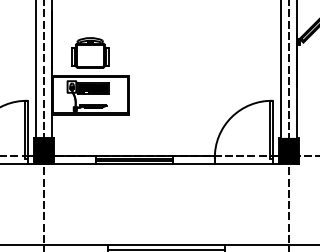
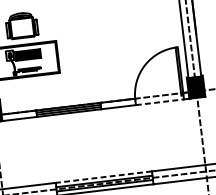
line: (244, 163) -> (160, 102), solid -> dashed
line: (165, 244) -> (103, 176), solid -> dashed

